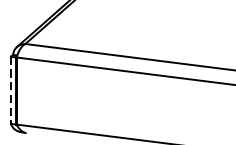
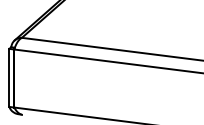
line: (11, 90) -> (9, 78), dashed -> solid

